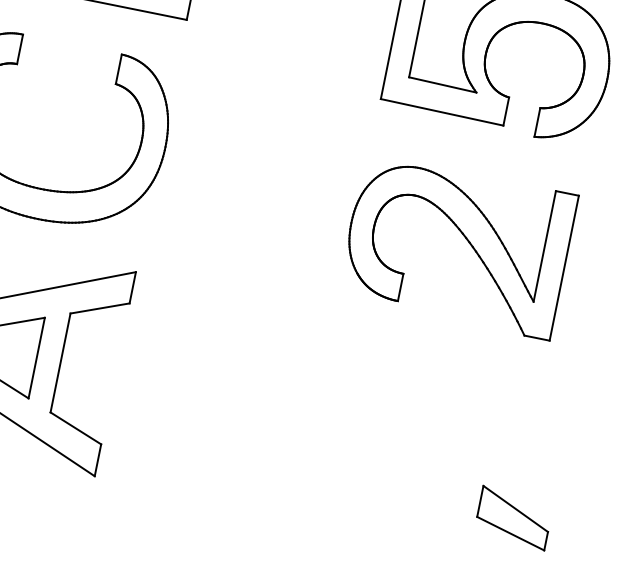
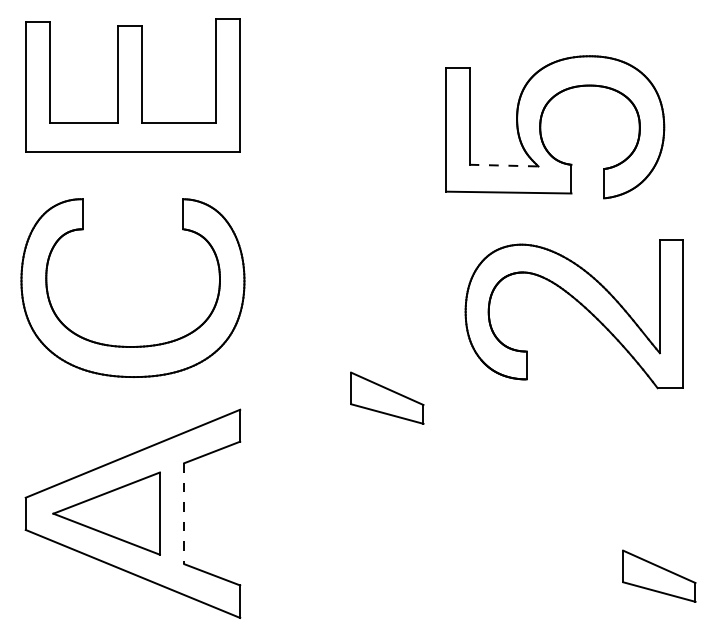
line: (443, 84) -> (504, 165), solid -> dashed
part: (466, 239) -> (581, 305), moved
part: (282, 289) -> (387, 397), added
line: (60, 363) -> (184, 514), solid -> dashed

